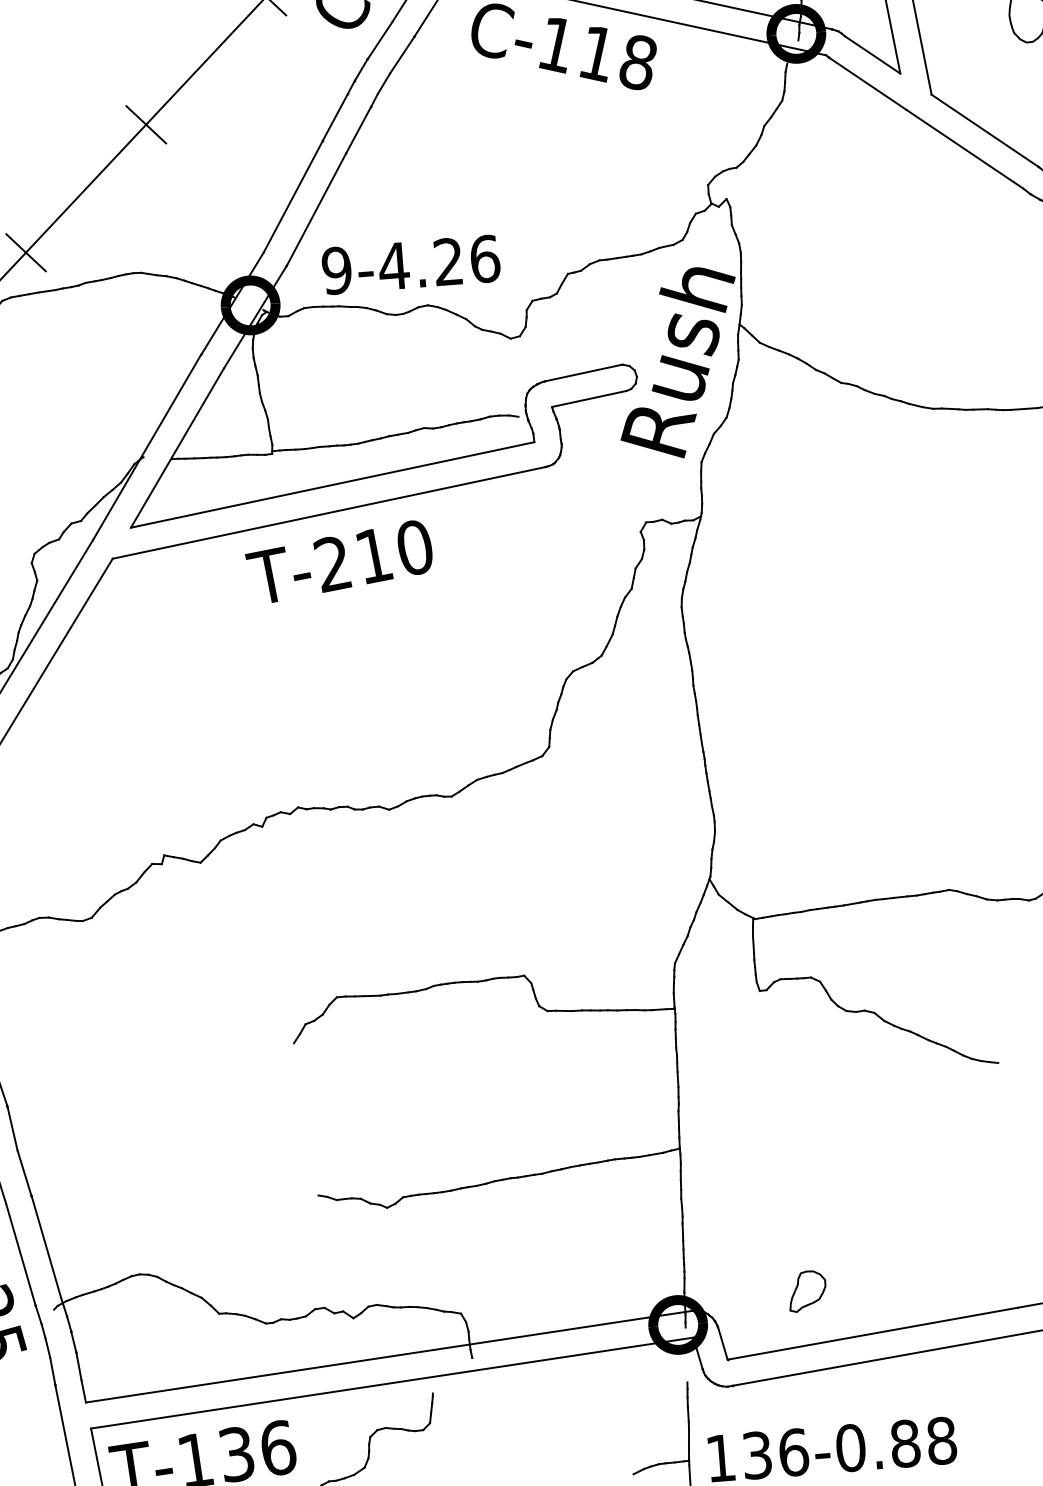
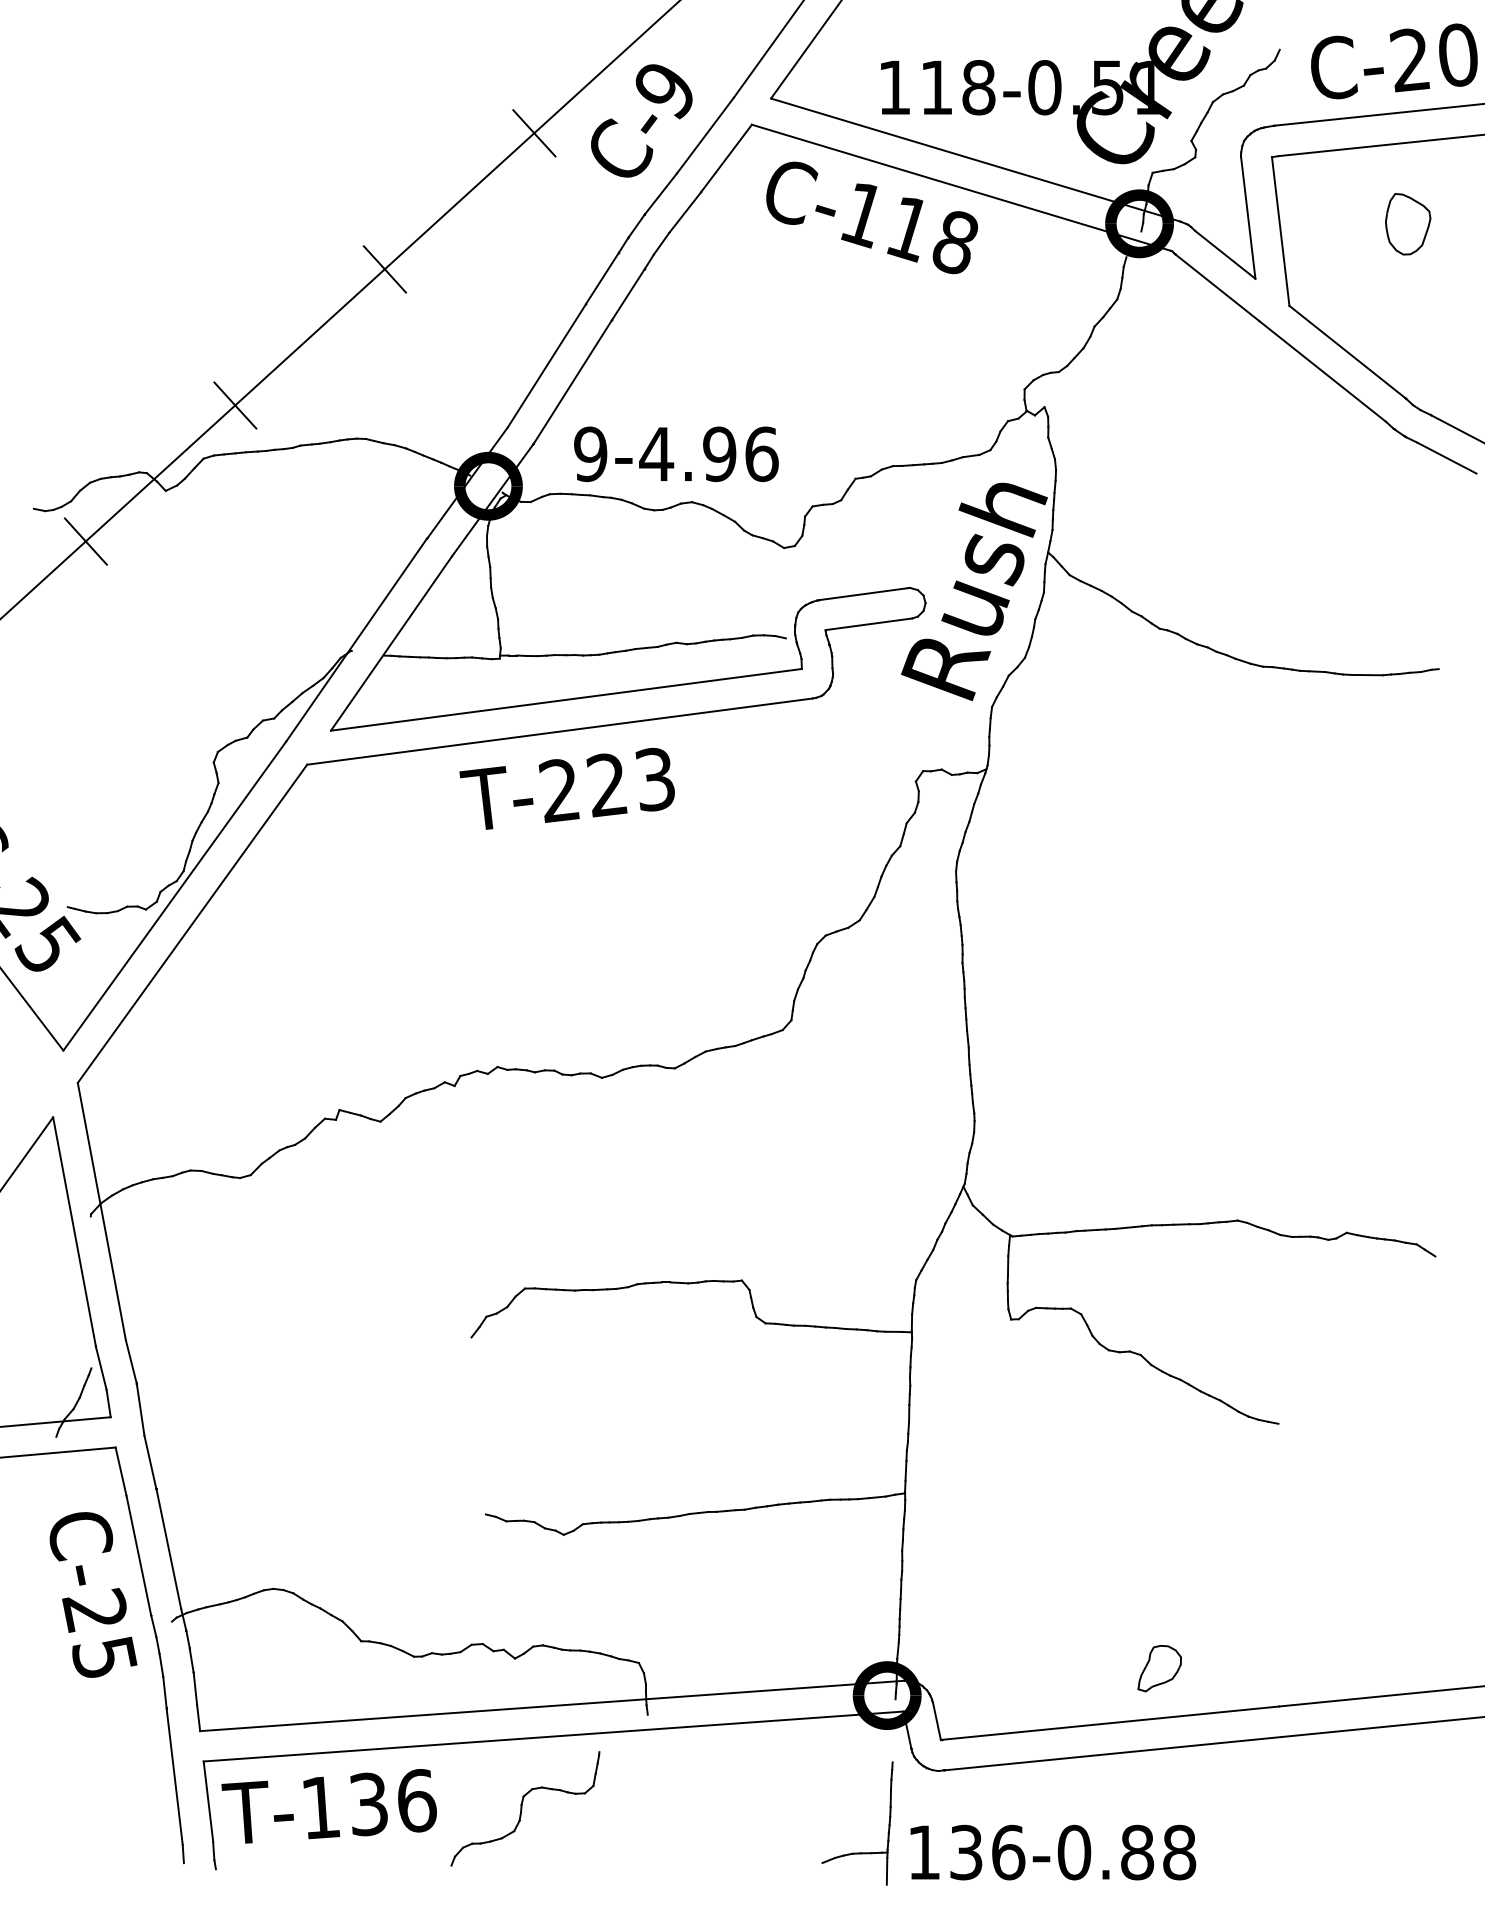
text: (448, 262) -> (719, 454), 9-4.26 -> 9-4.96
text: (393, 552) -> (630, 782), T-210 -> T-223
part: (807, 1291) -> (1159, 1668), moved

